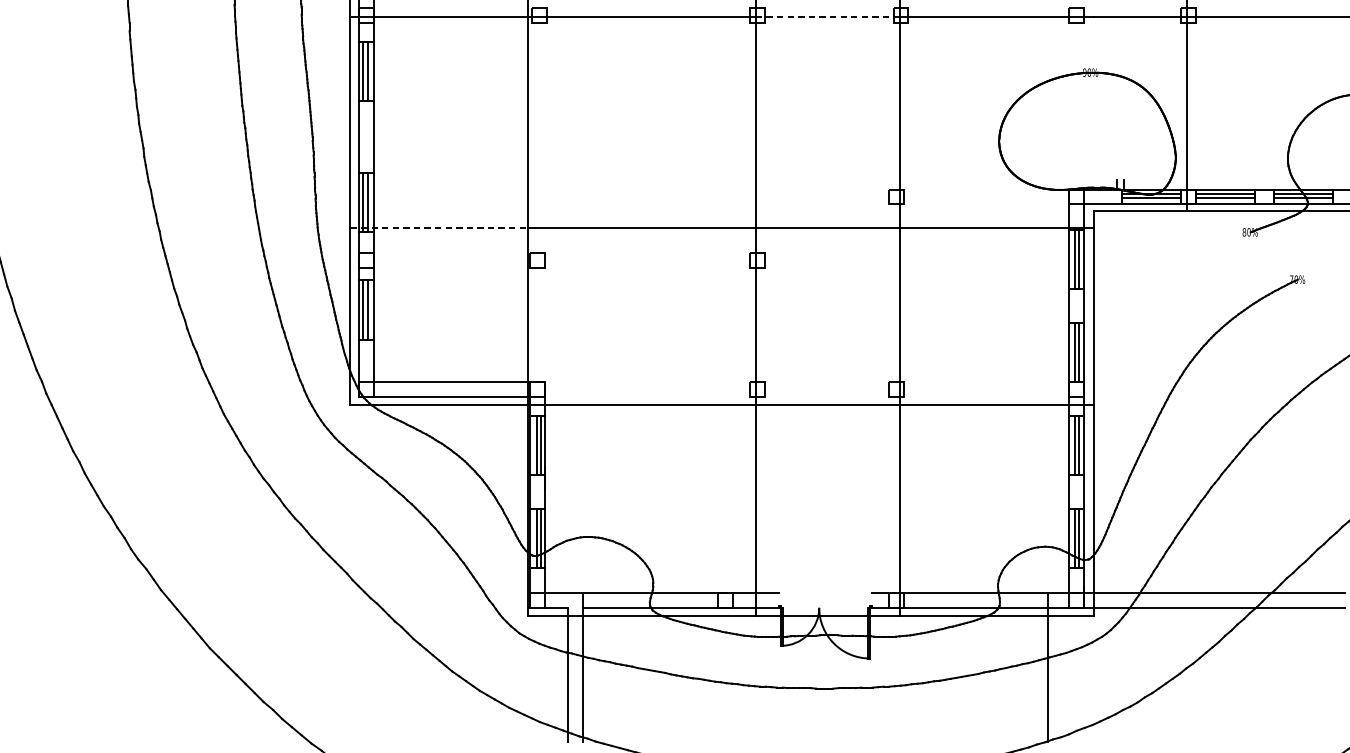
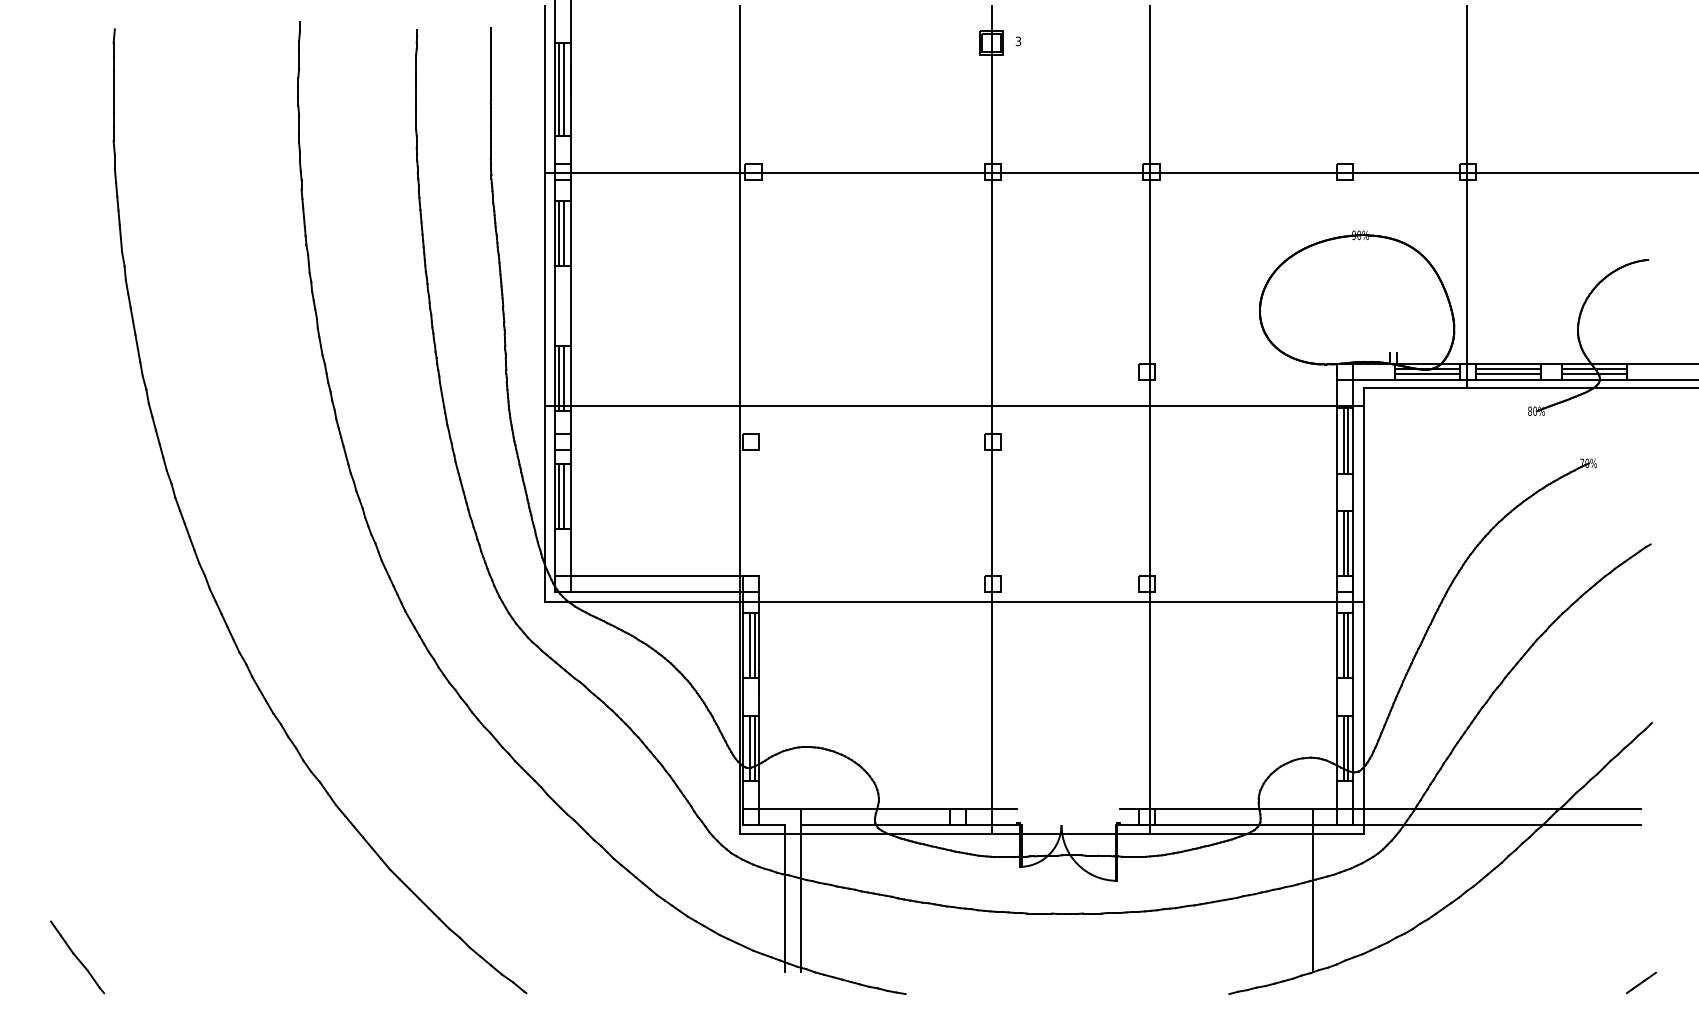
line: (828, 16) -> (1071, 173), dashed -> solid
line: (438, 228) -> (642, 406), dashed -> solid

